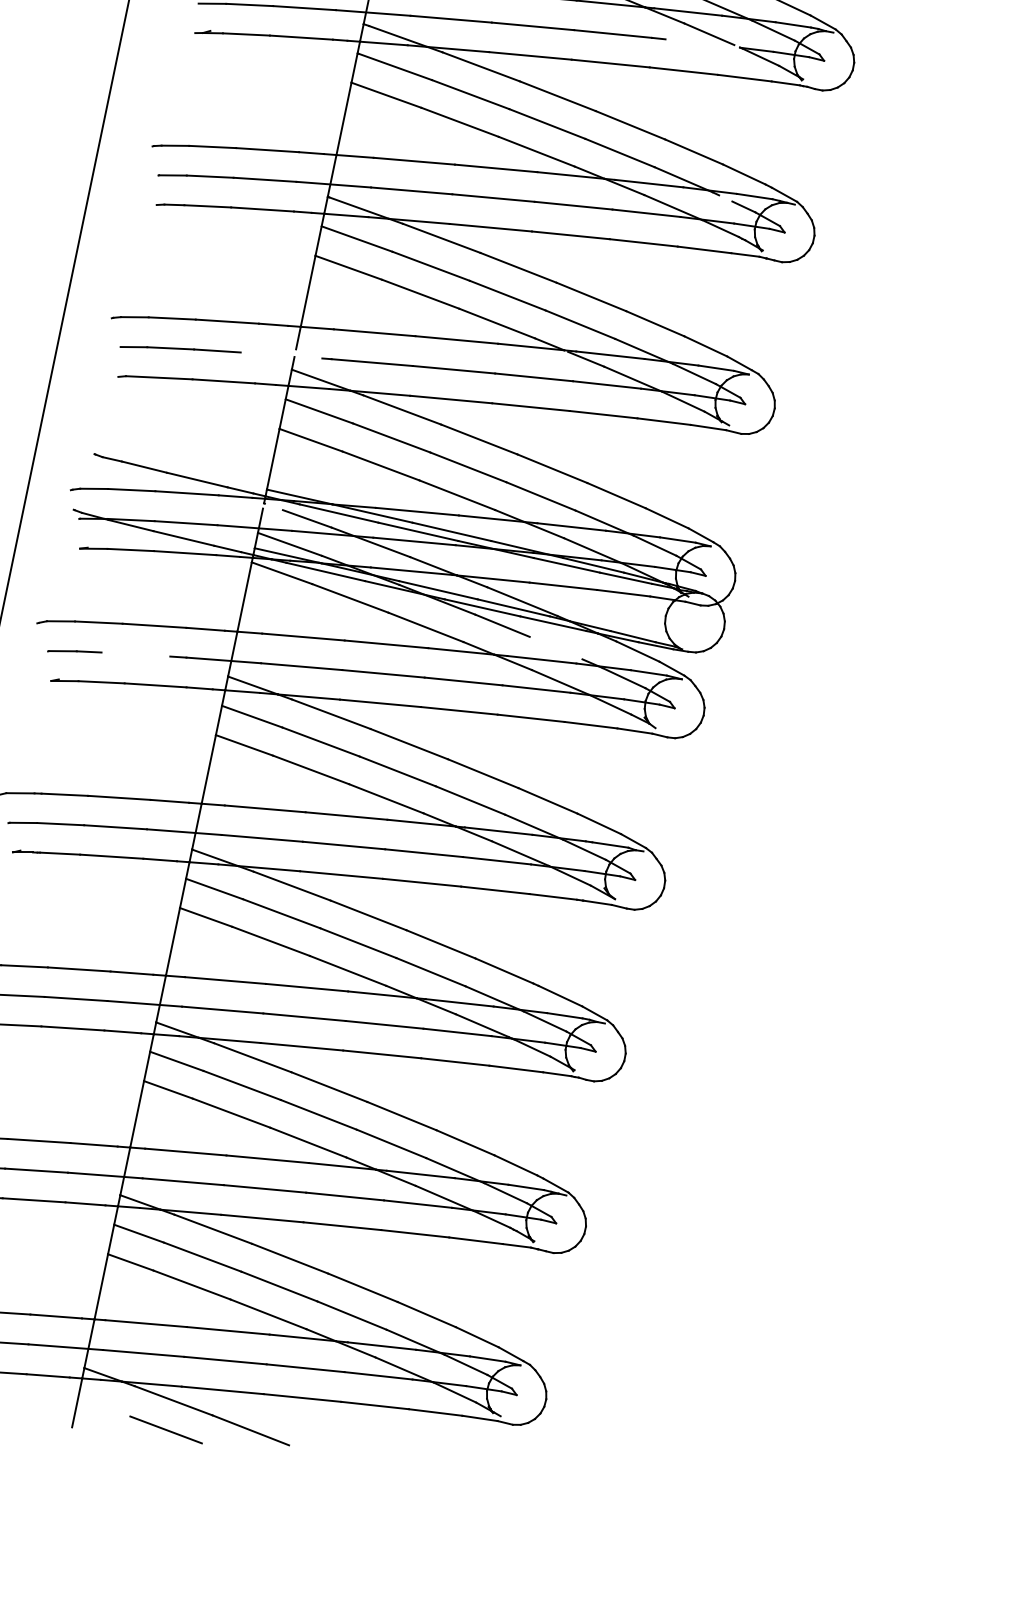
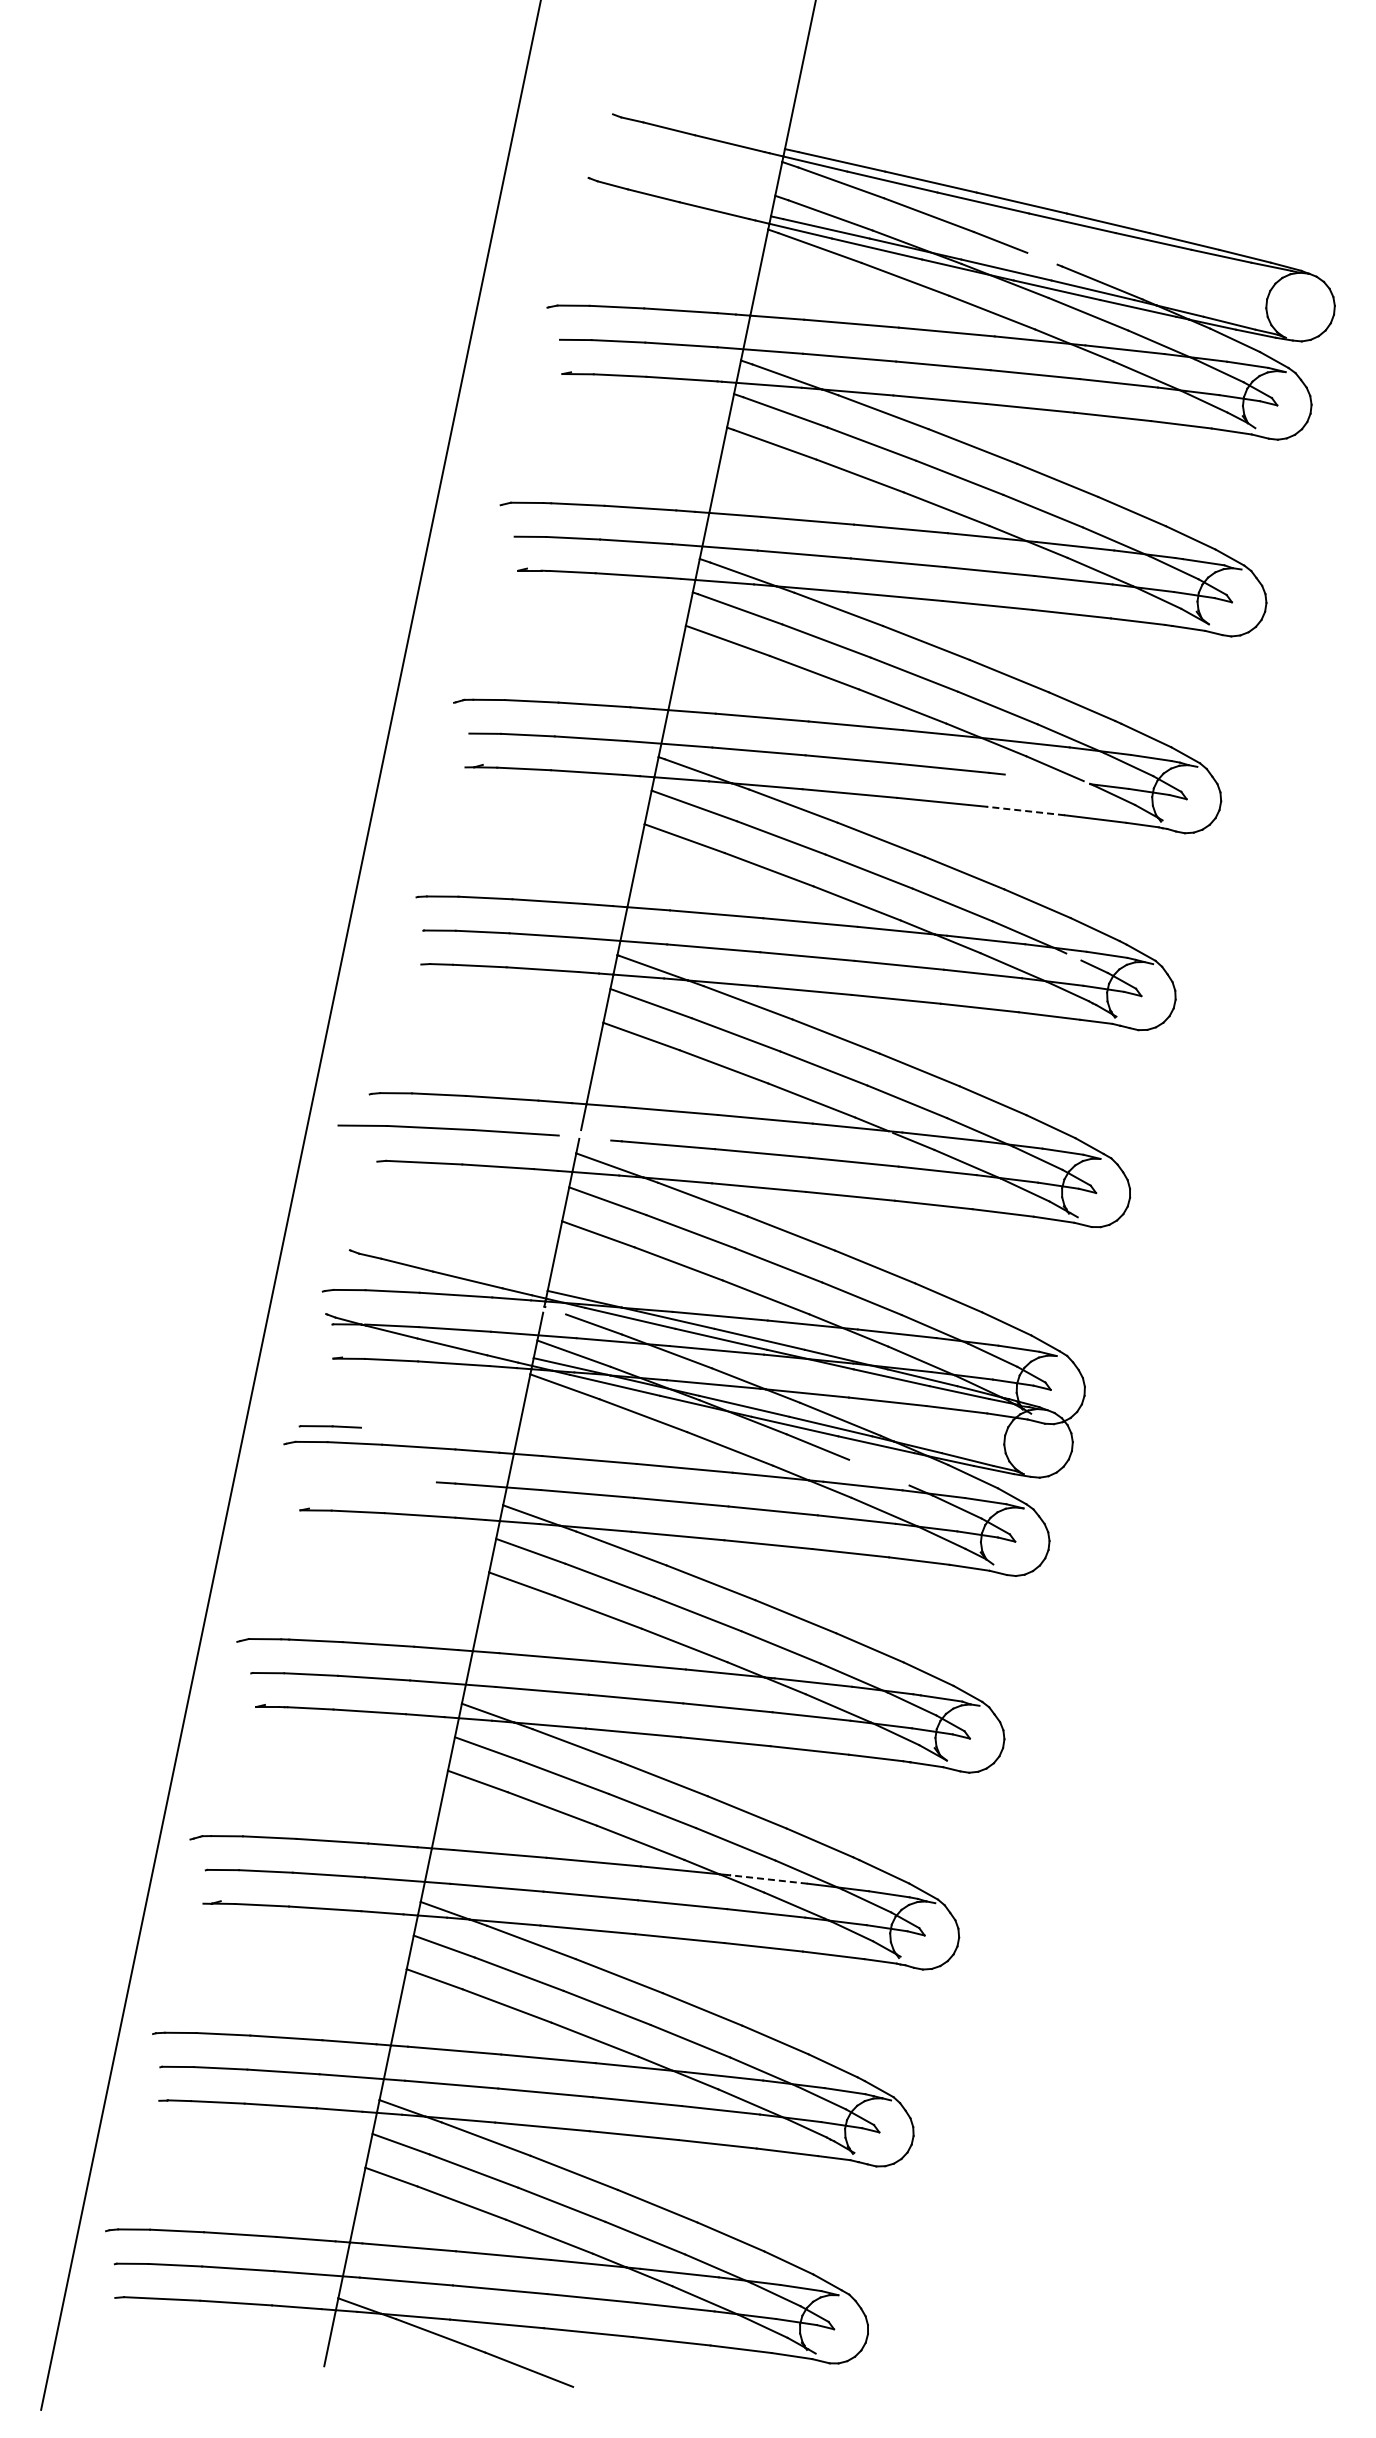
line: (683, 70) -> (1025, 810), solid -> dashed
part: (180, 349) -> (448, 1130), size x1.6
line: (74, 651) -> (329, 1426), moved
line: (459, 1002) -> (768, 1879), solid -> dashed
line: (166, 1429) -> (432, 2368), removed

